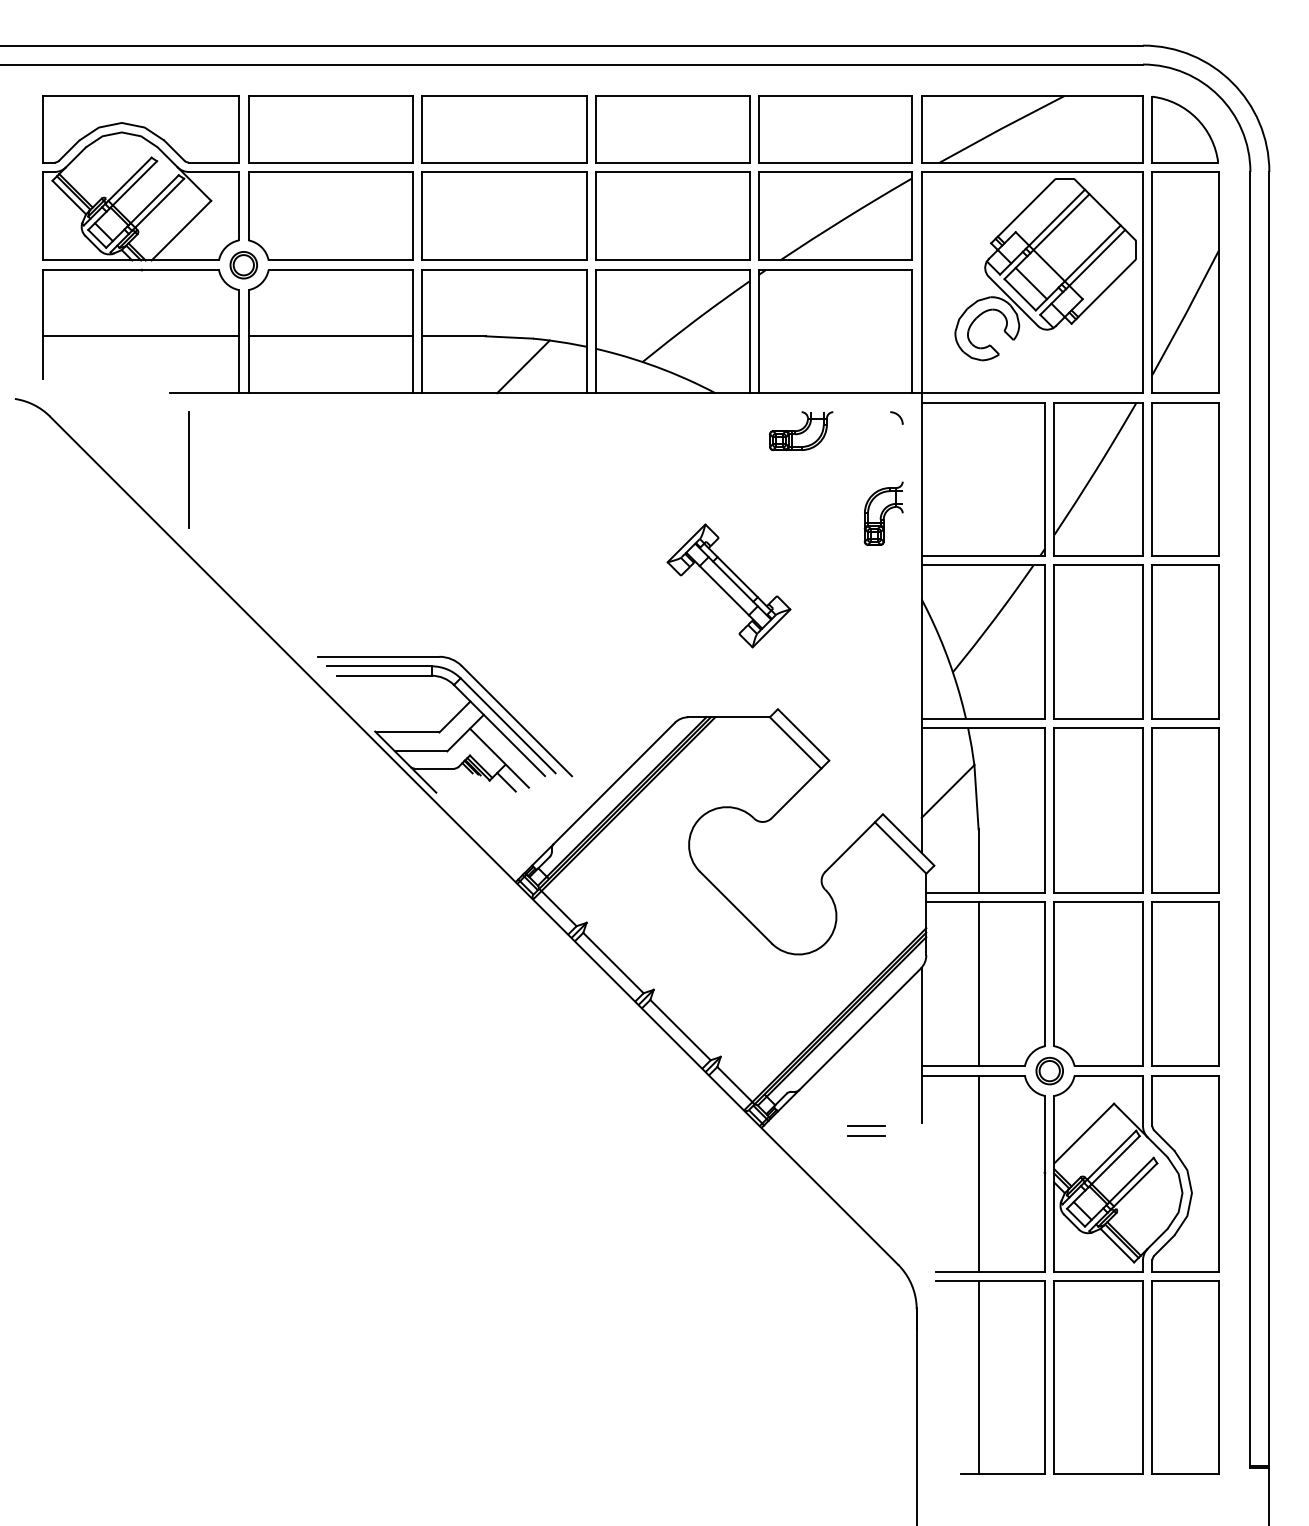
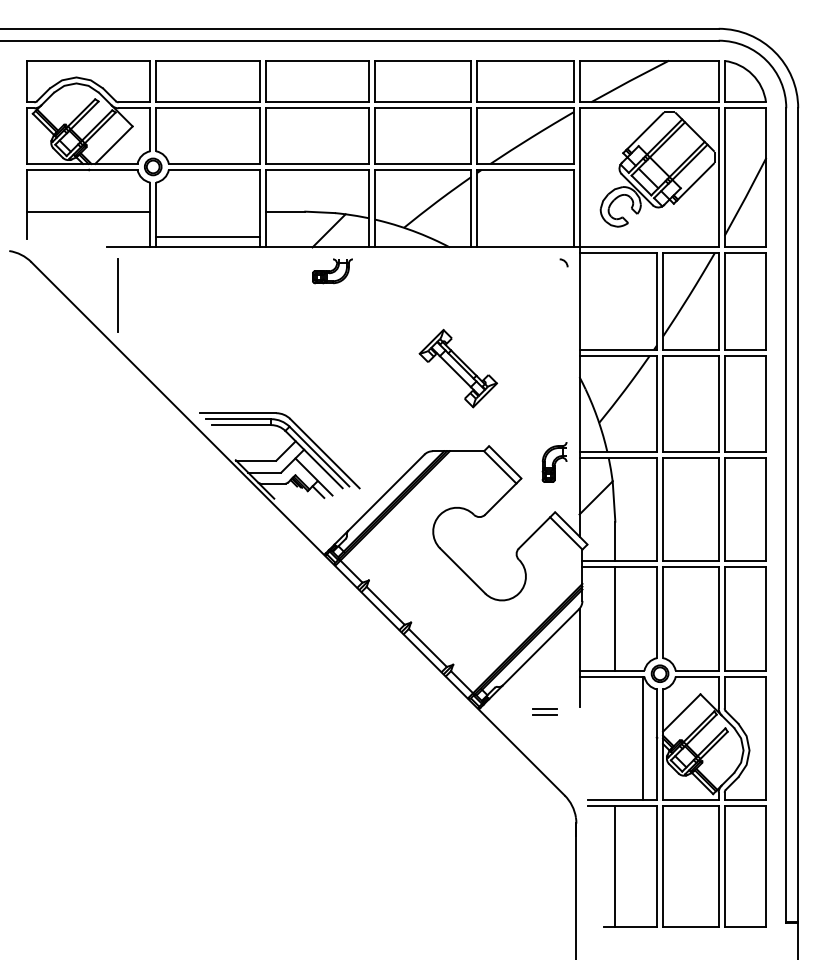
line: (330, 336) -> (207, 236), moved
part: (800, 431) -> (332, 271), moved
part: (883, 514) -> (554, 462), moved
line: (978, 1174) -> (643, 738), moved

